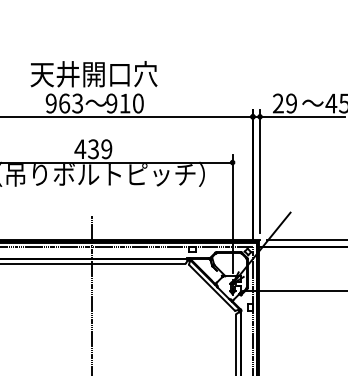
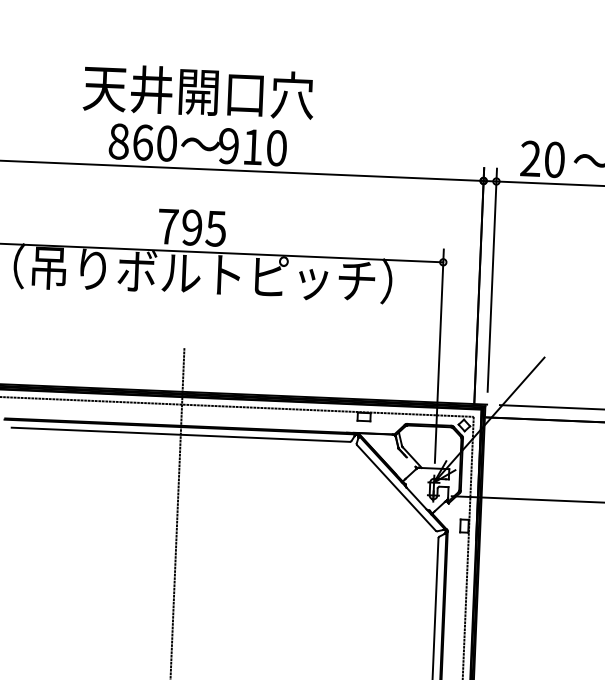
text: (64, 103) -> (142, 142), 963 -> 860
text: (291, 103) -> (554, 159), 29 -> 20
text: (93, 149) -> (192, 228), 439 -> 795

